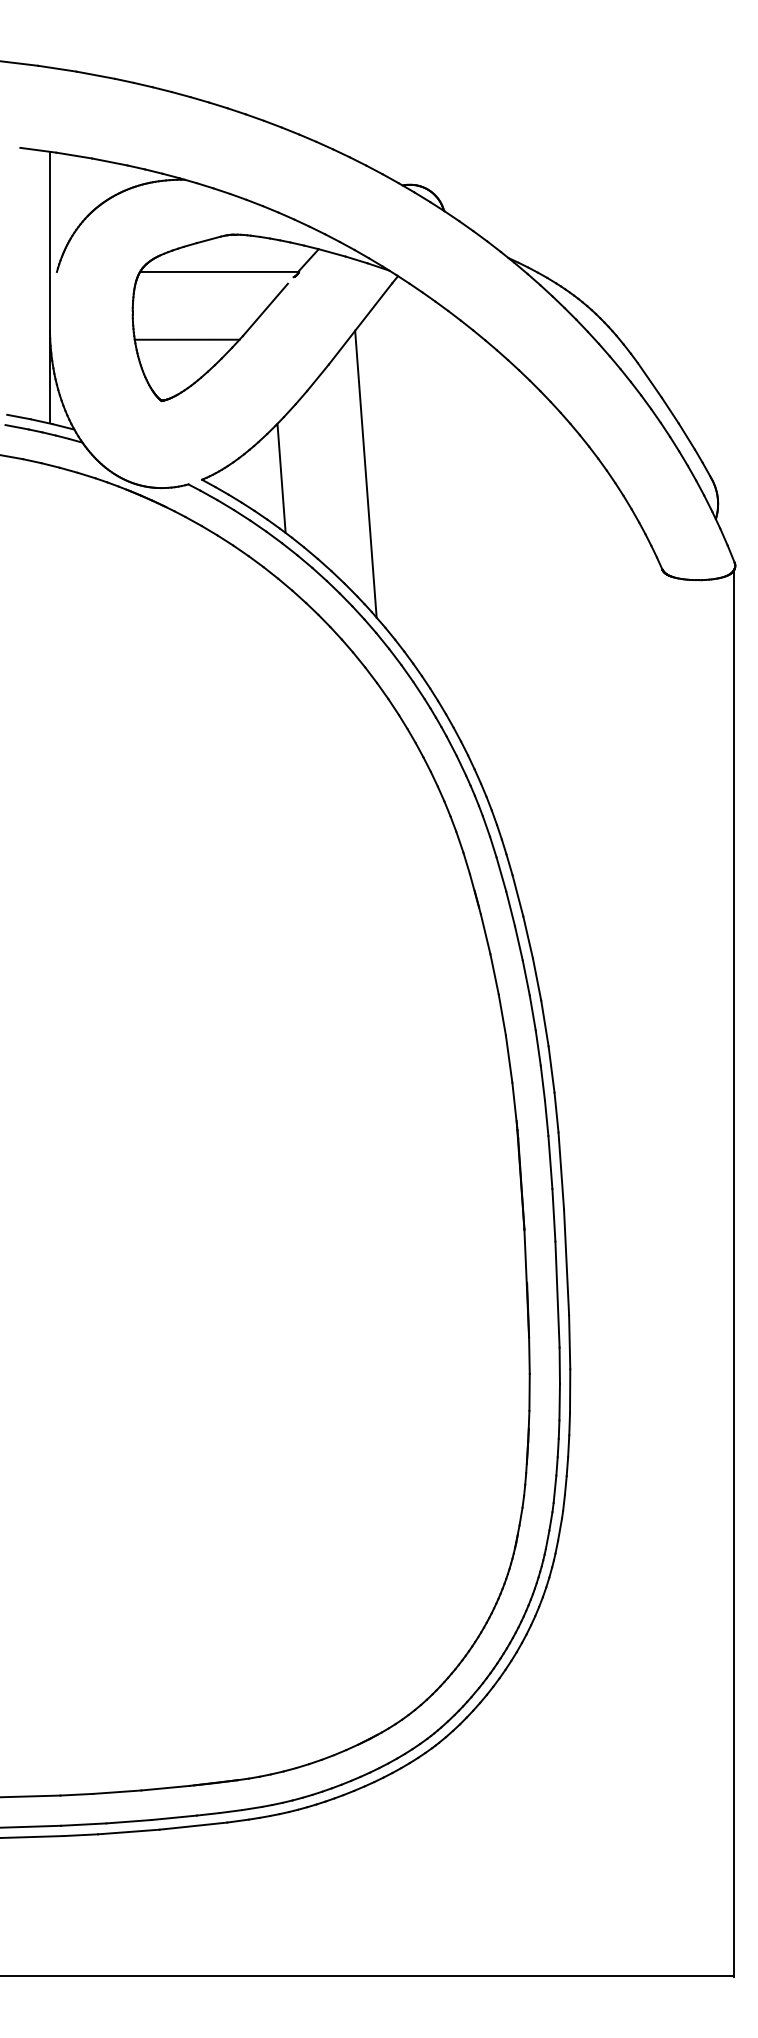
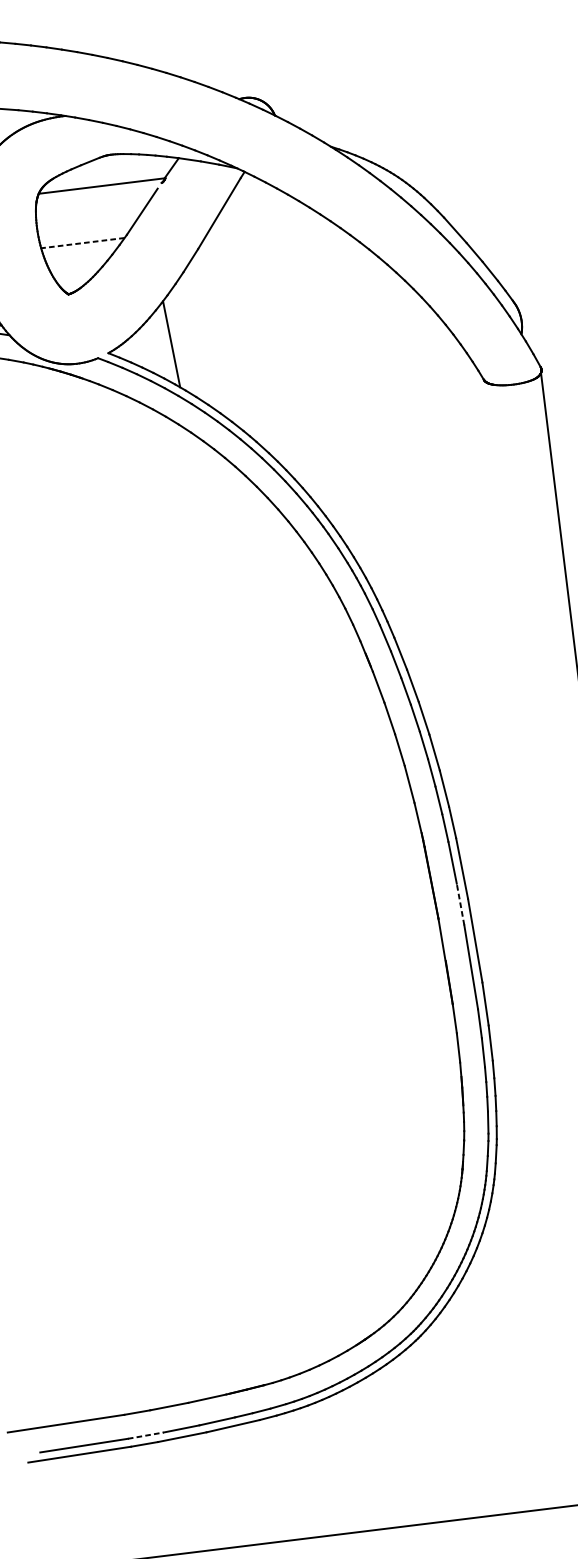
line: (186, 339) -> (82, 243), solid -> dashed
line: (365, 473) -> (238, 332), removed
line: (553, 1214) -> (460, 903), solid -> dashed
line: (83, 1824) -> (145, 1435), solid -> dashed

